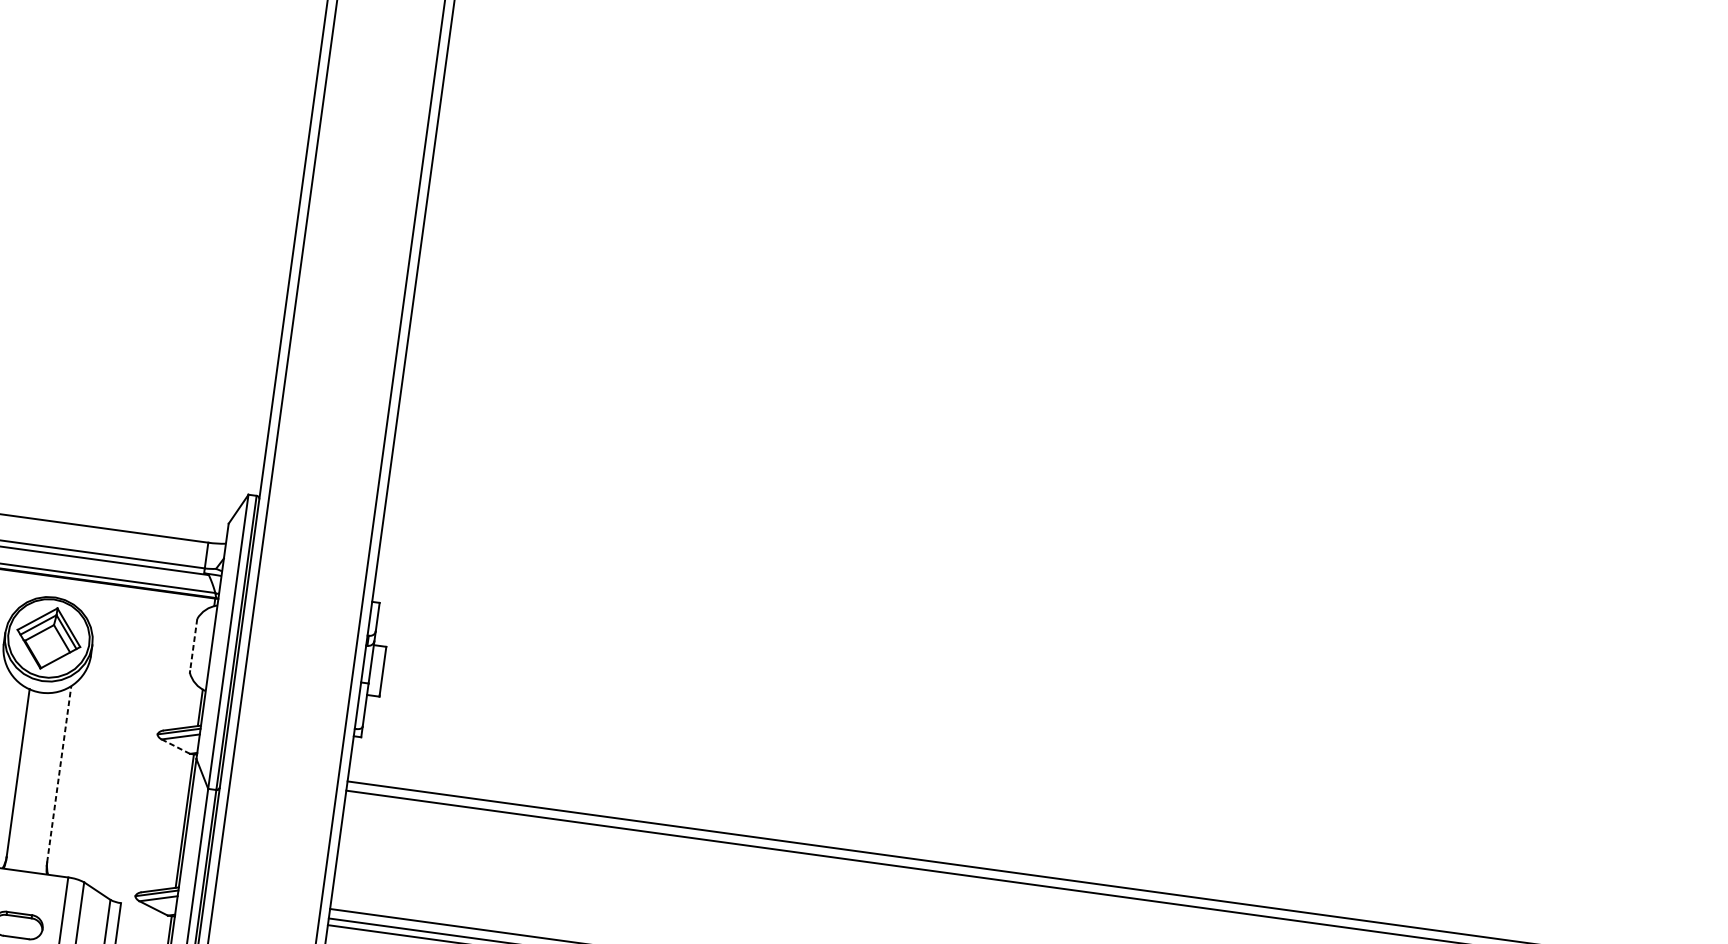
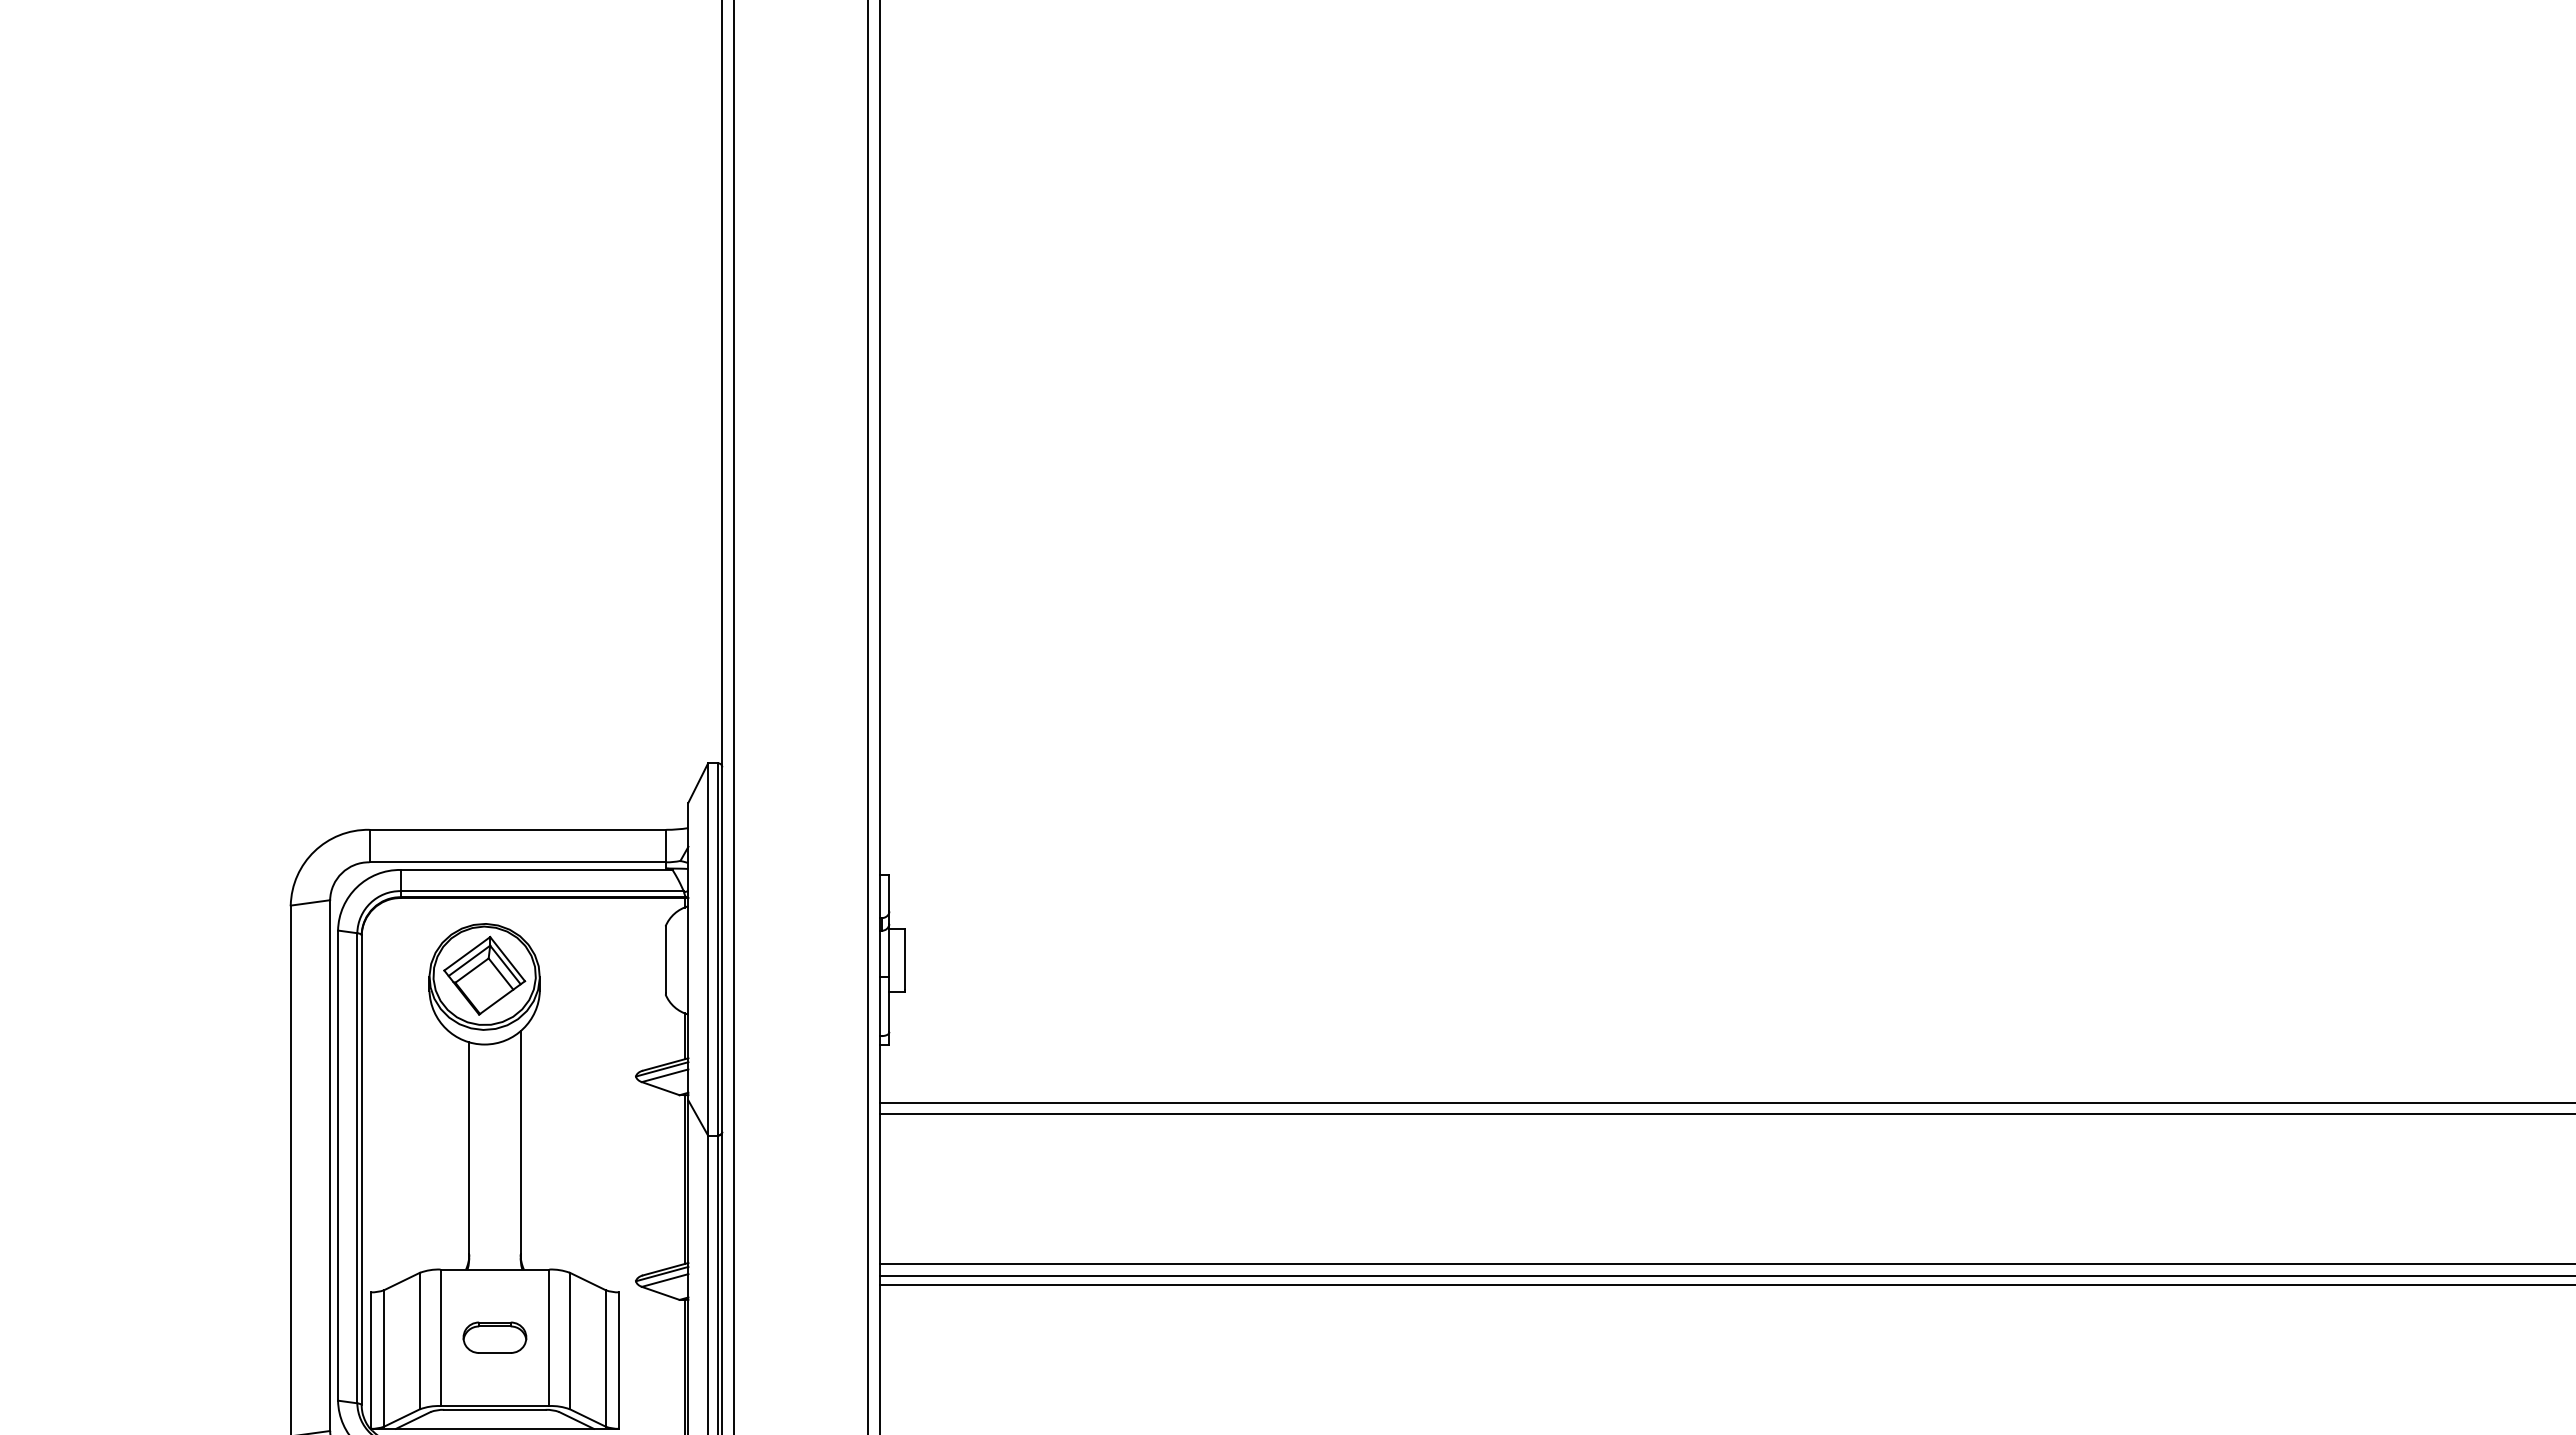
line: (193, 645) -> (665, 959), dashed -> solid
line: (175, 746) -> (660, 1088), dashed -> solid
line: (59, 774) -> (520, 1142), dashed -> solid

